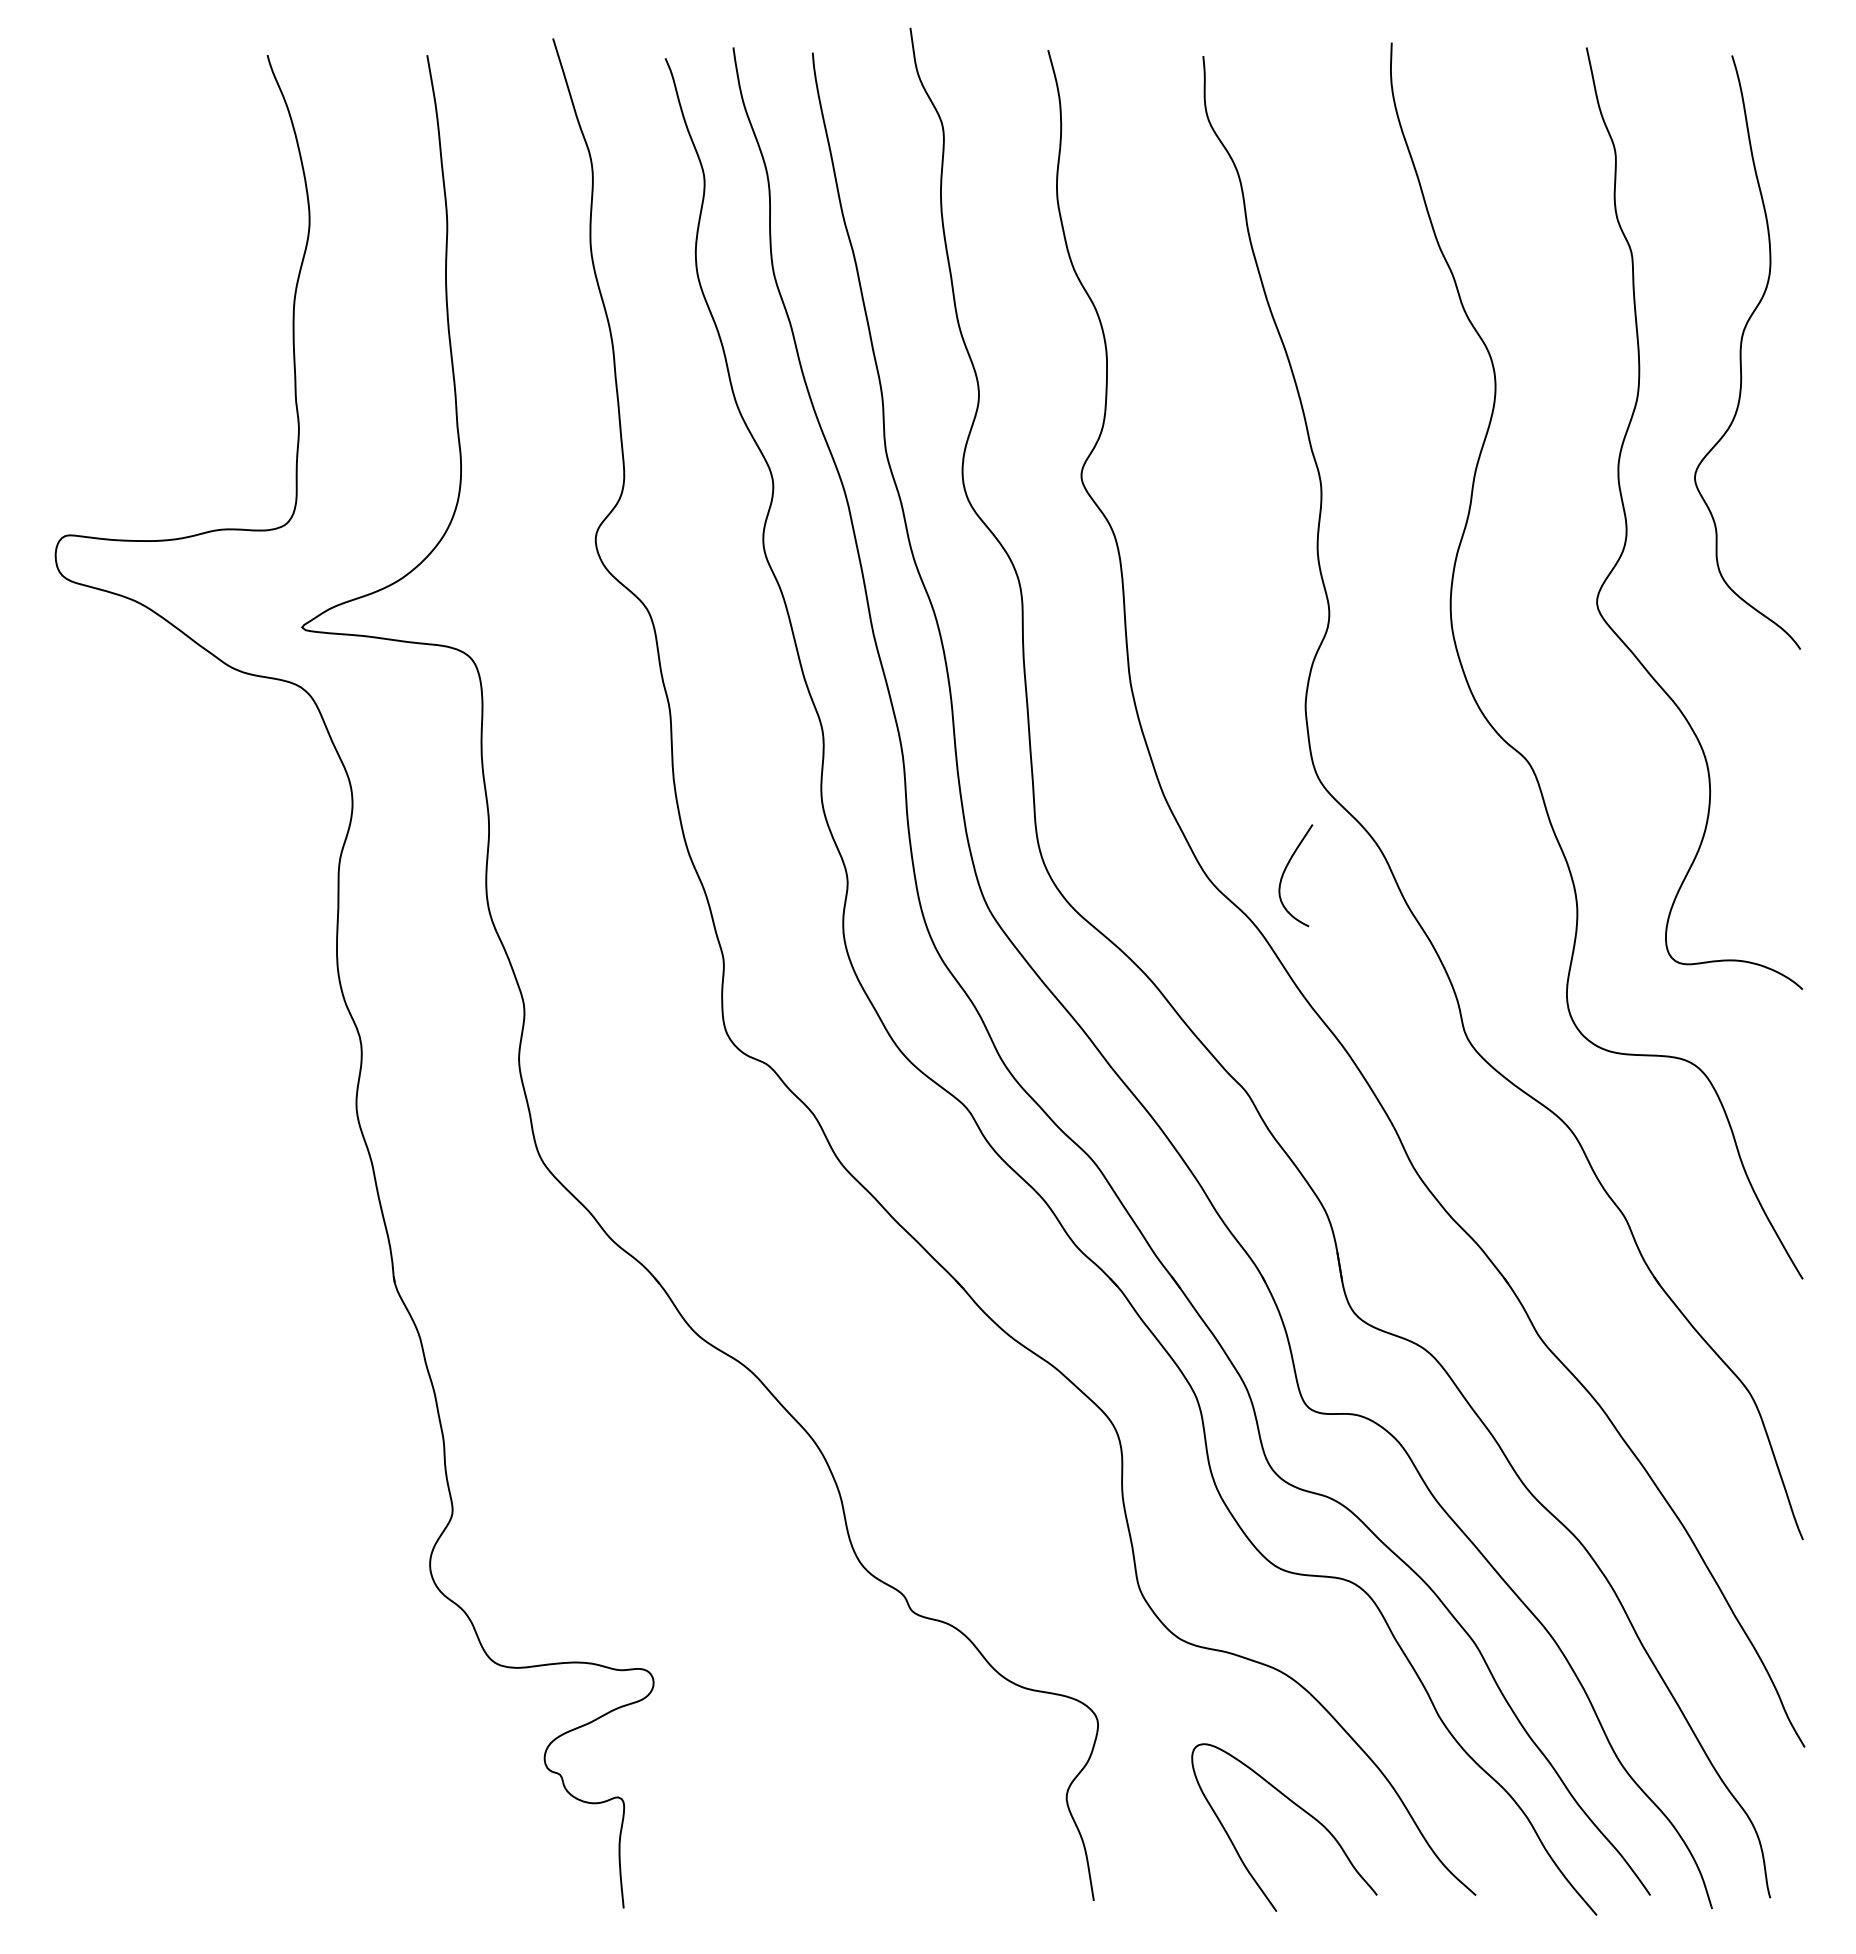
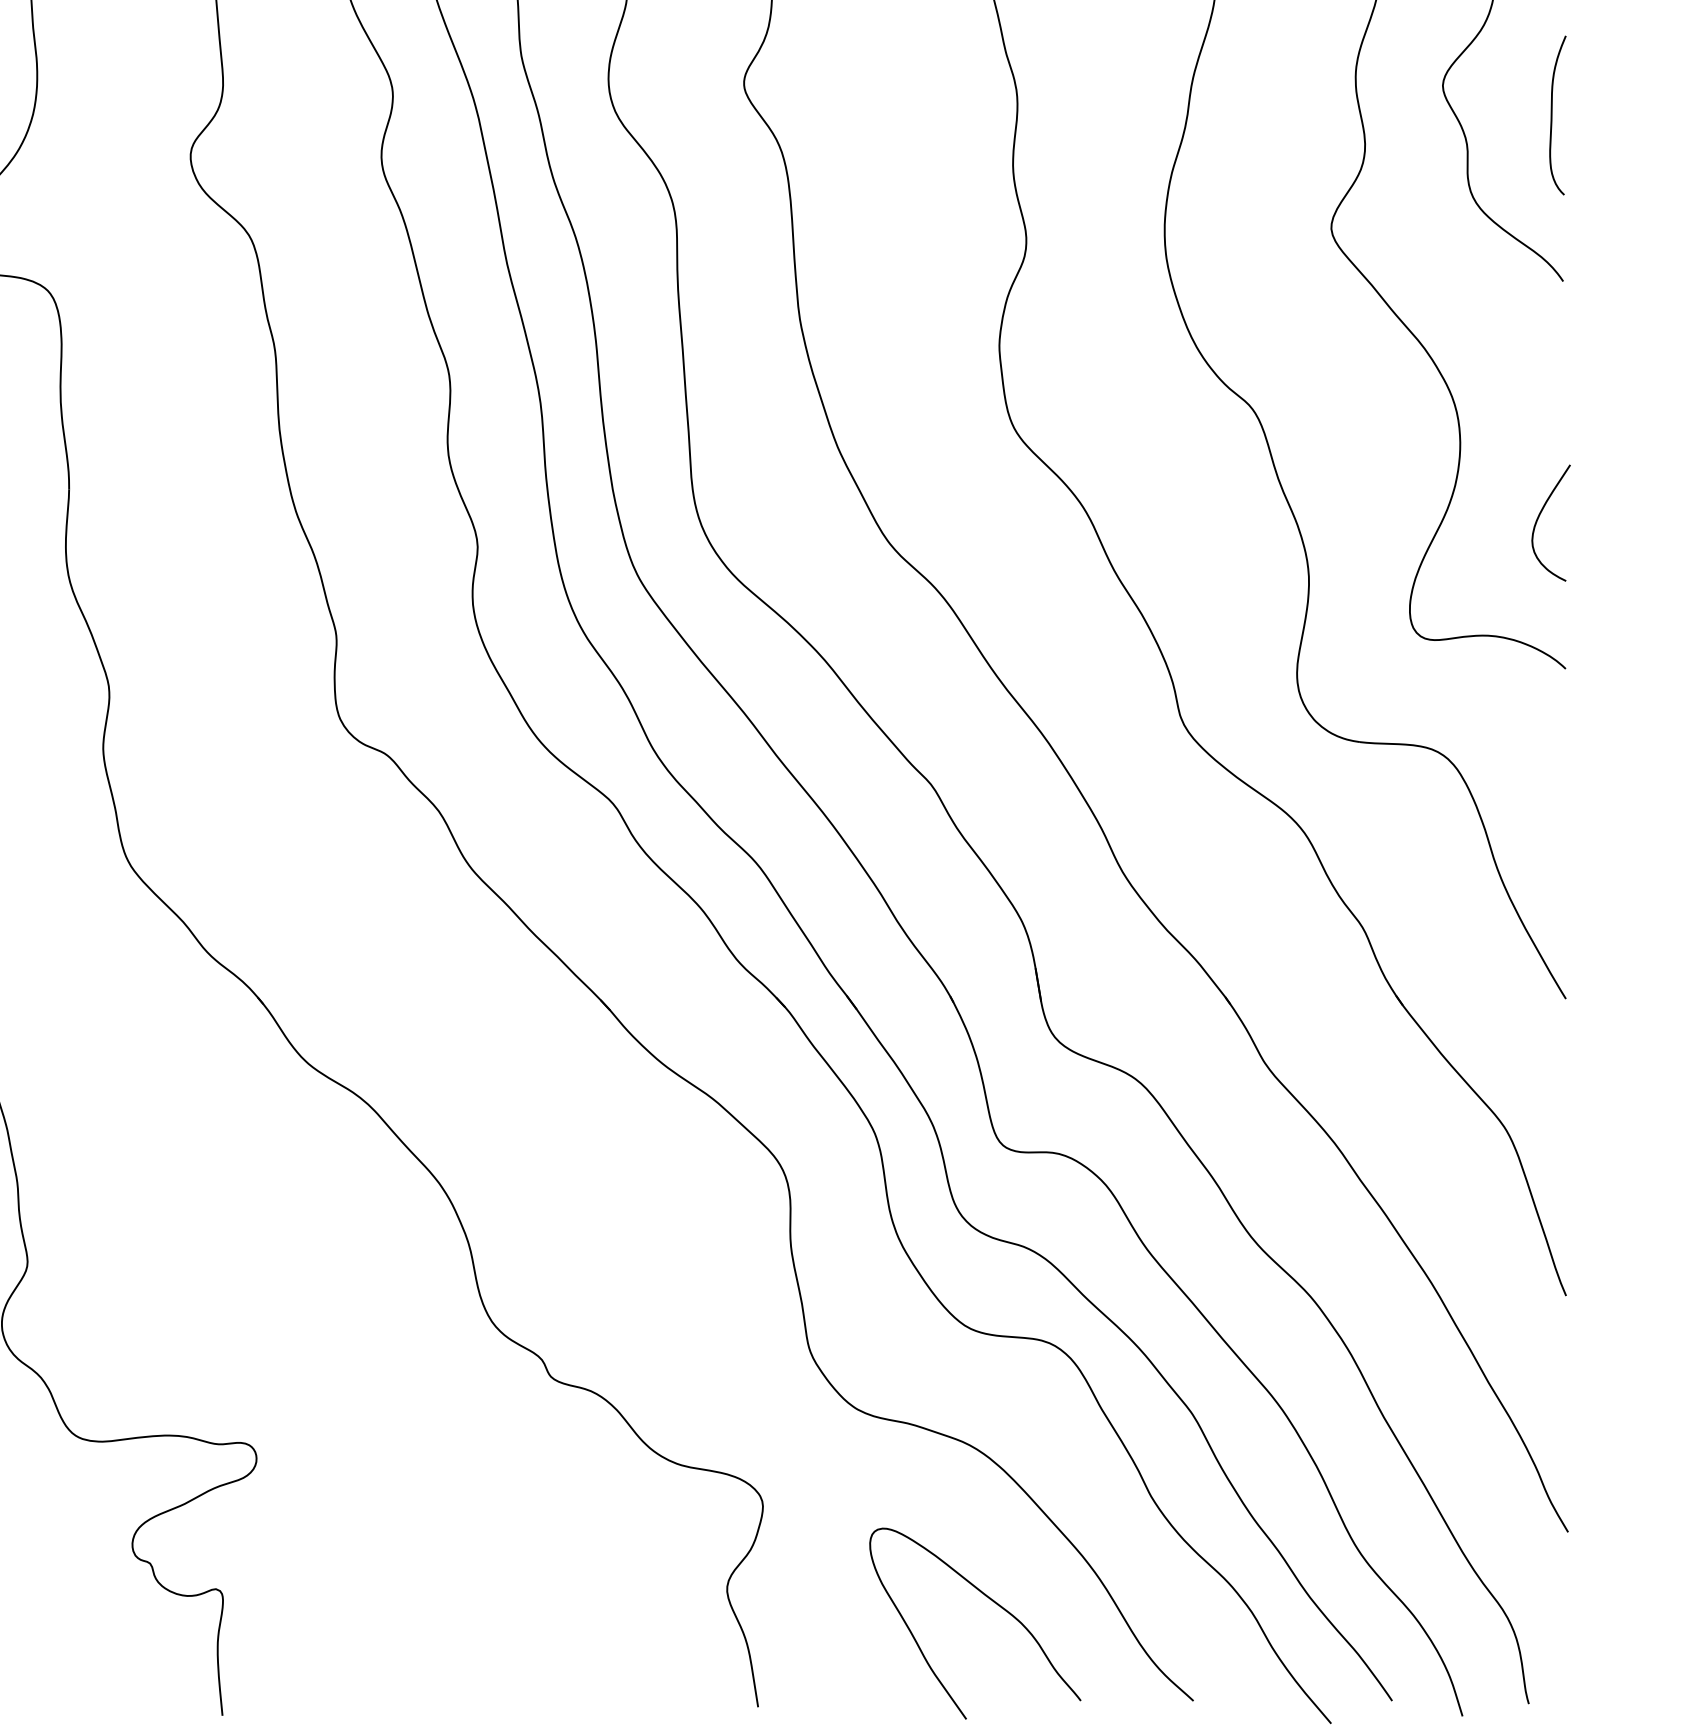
curve: (1791, 503) -> (1552, 115), added
curve: (1285, 871) -> (1539, 518), moved

